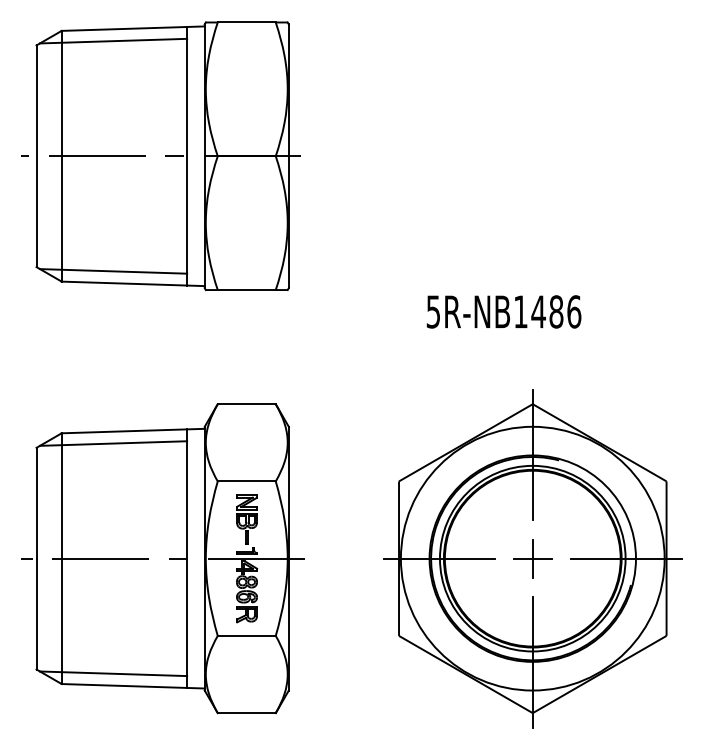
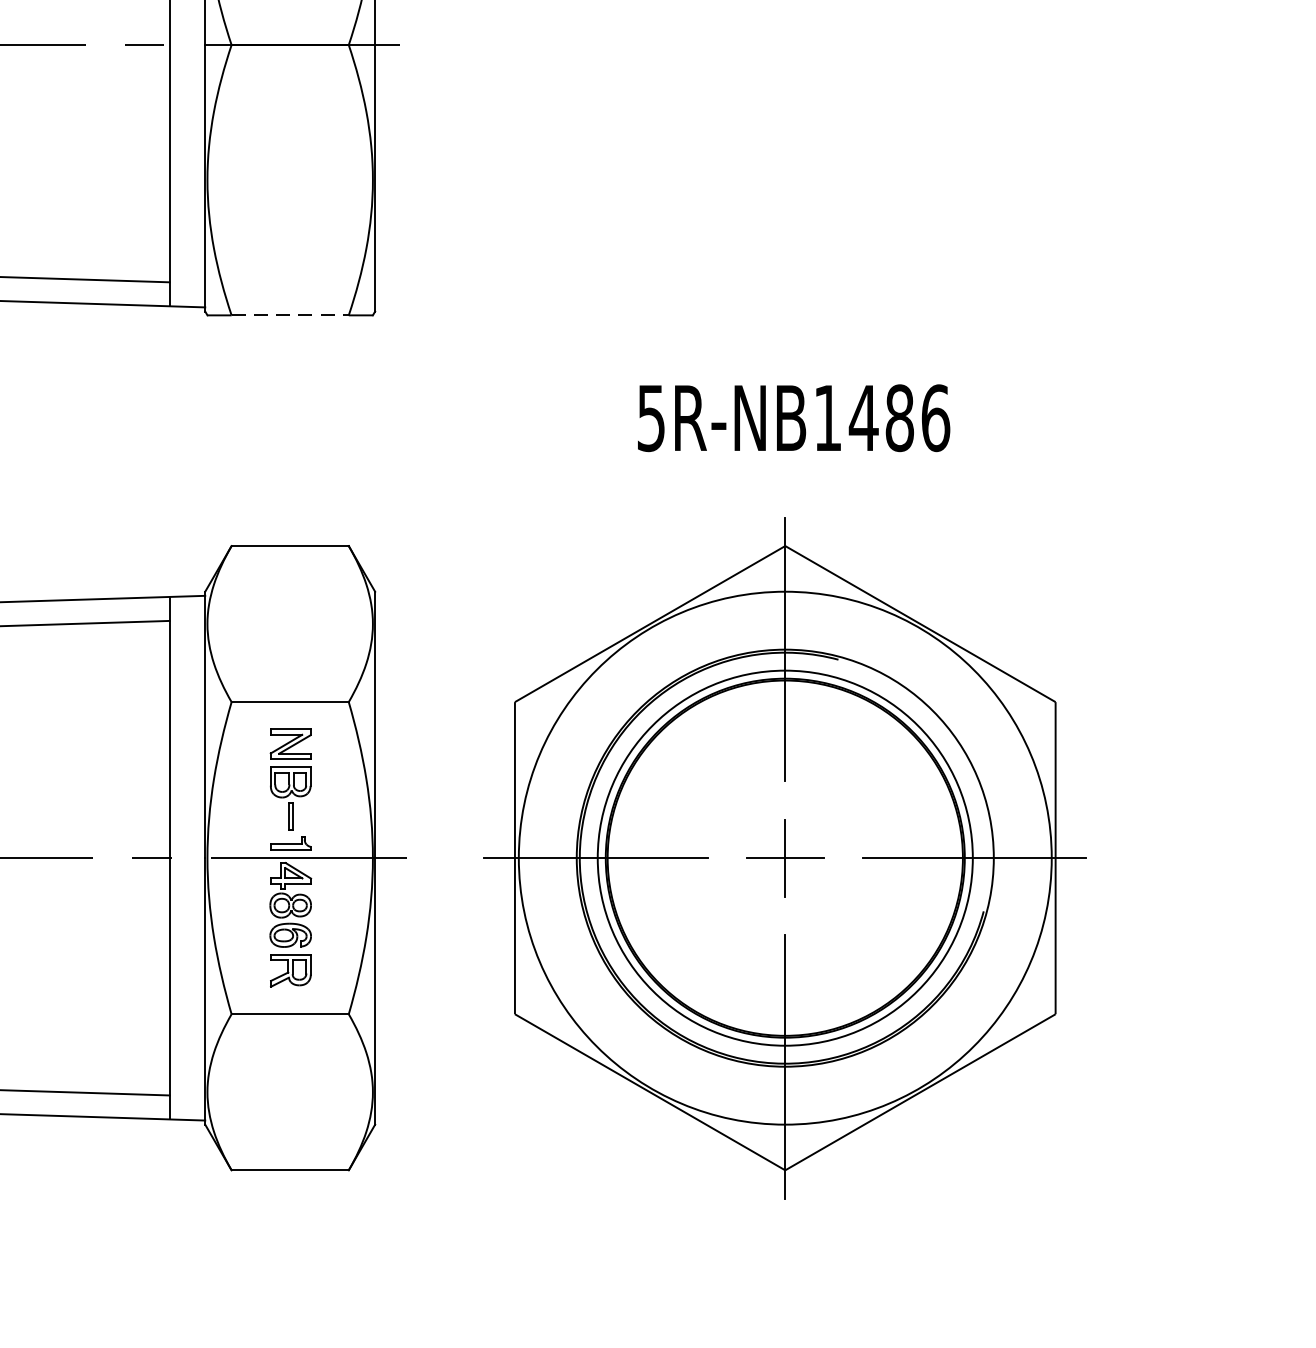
line: (246, 290) -> (289, 316), solid -> dashed
text: (503, 311) -> (792, 417), moved
part: (532, 558) -> (784, 857), moved

